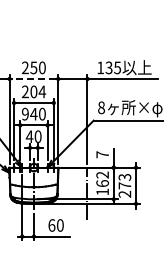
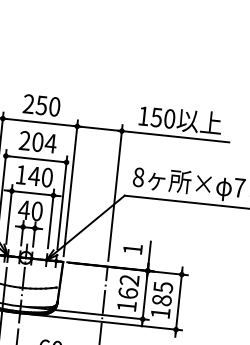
text: (113, 67) -> (163, 117), 135 -> 150
line: (33, 79) -> (39, 123), dashed -> solid
text: (25, 113) -> (21, 173), 940 -> 140
text: (102, 154) -> (132, 248), 7 -> 1
text: (124, 185) -> (161, 299), 273 -> 185

